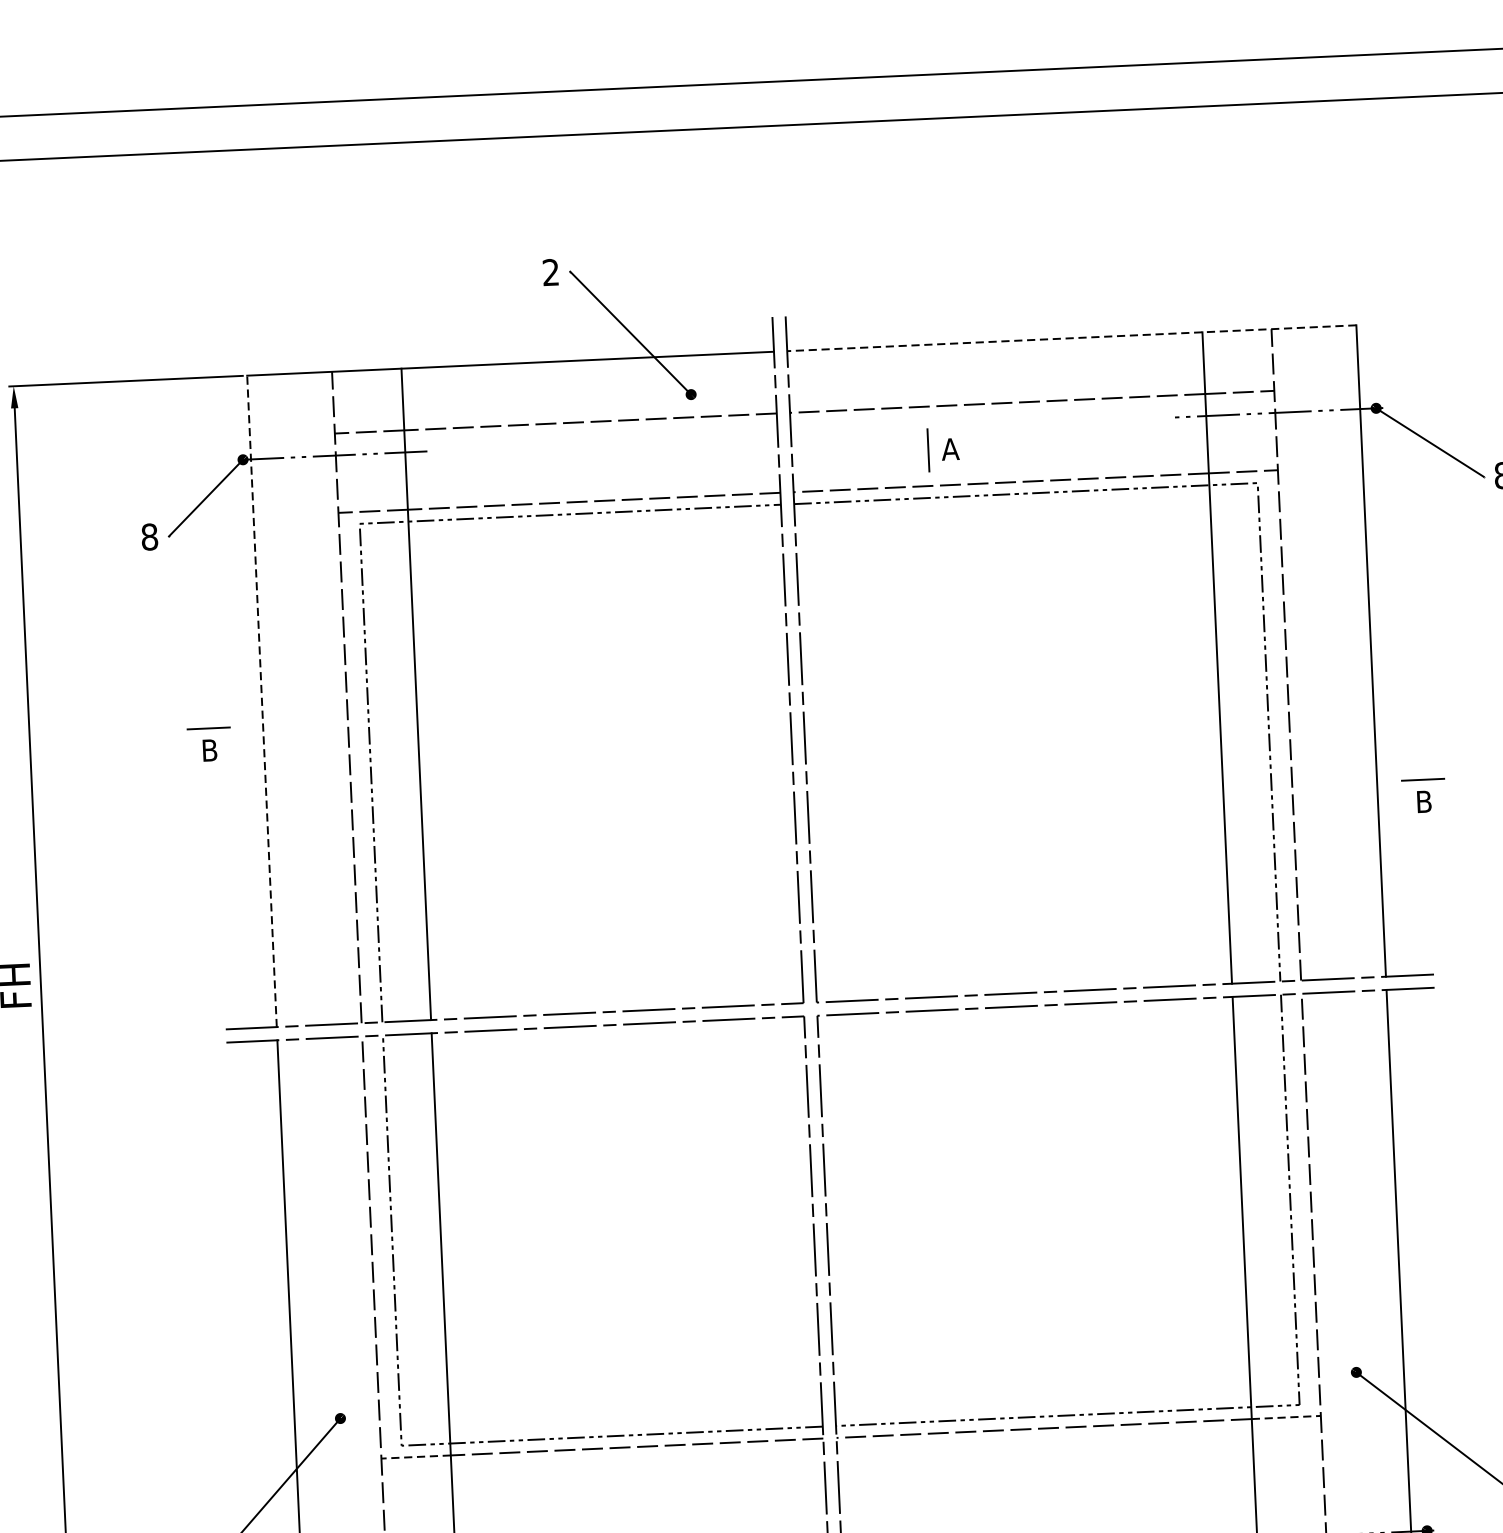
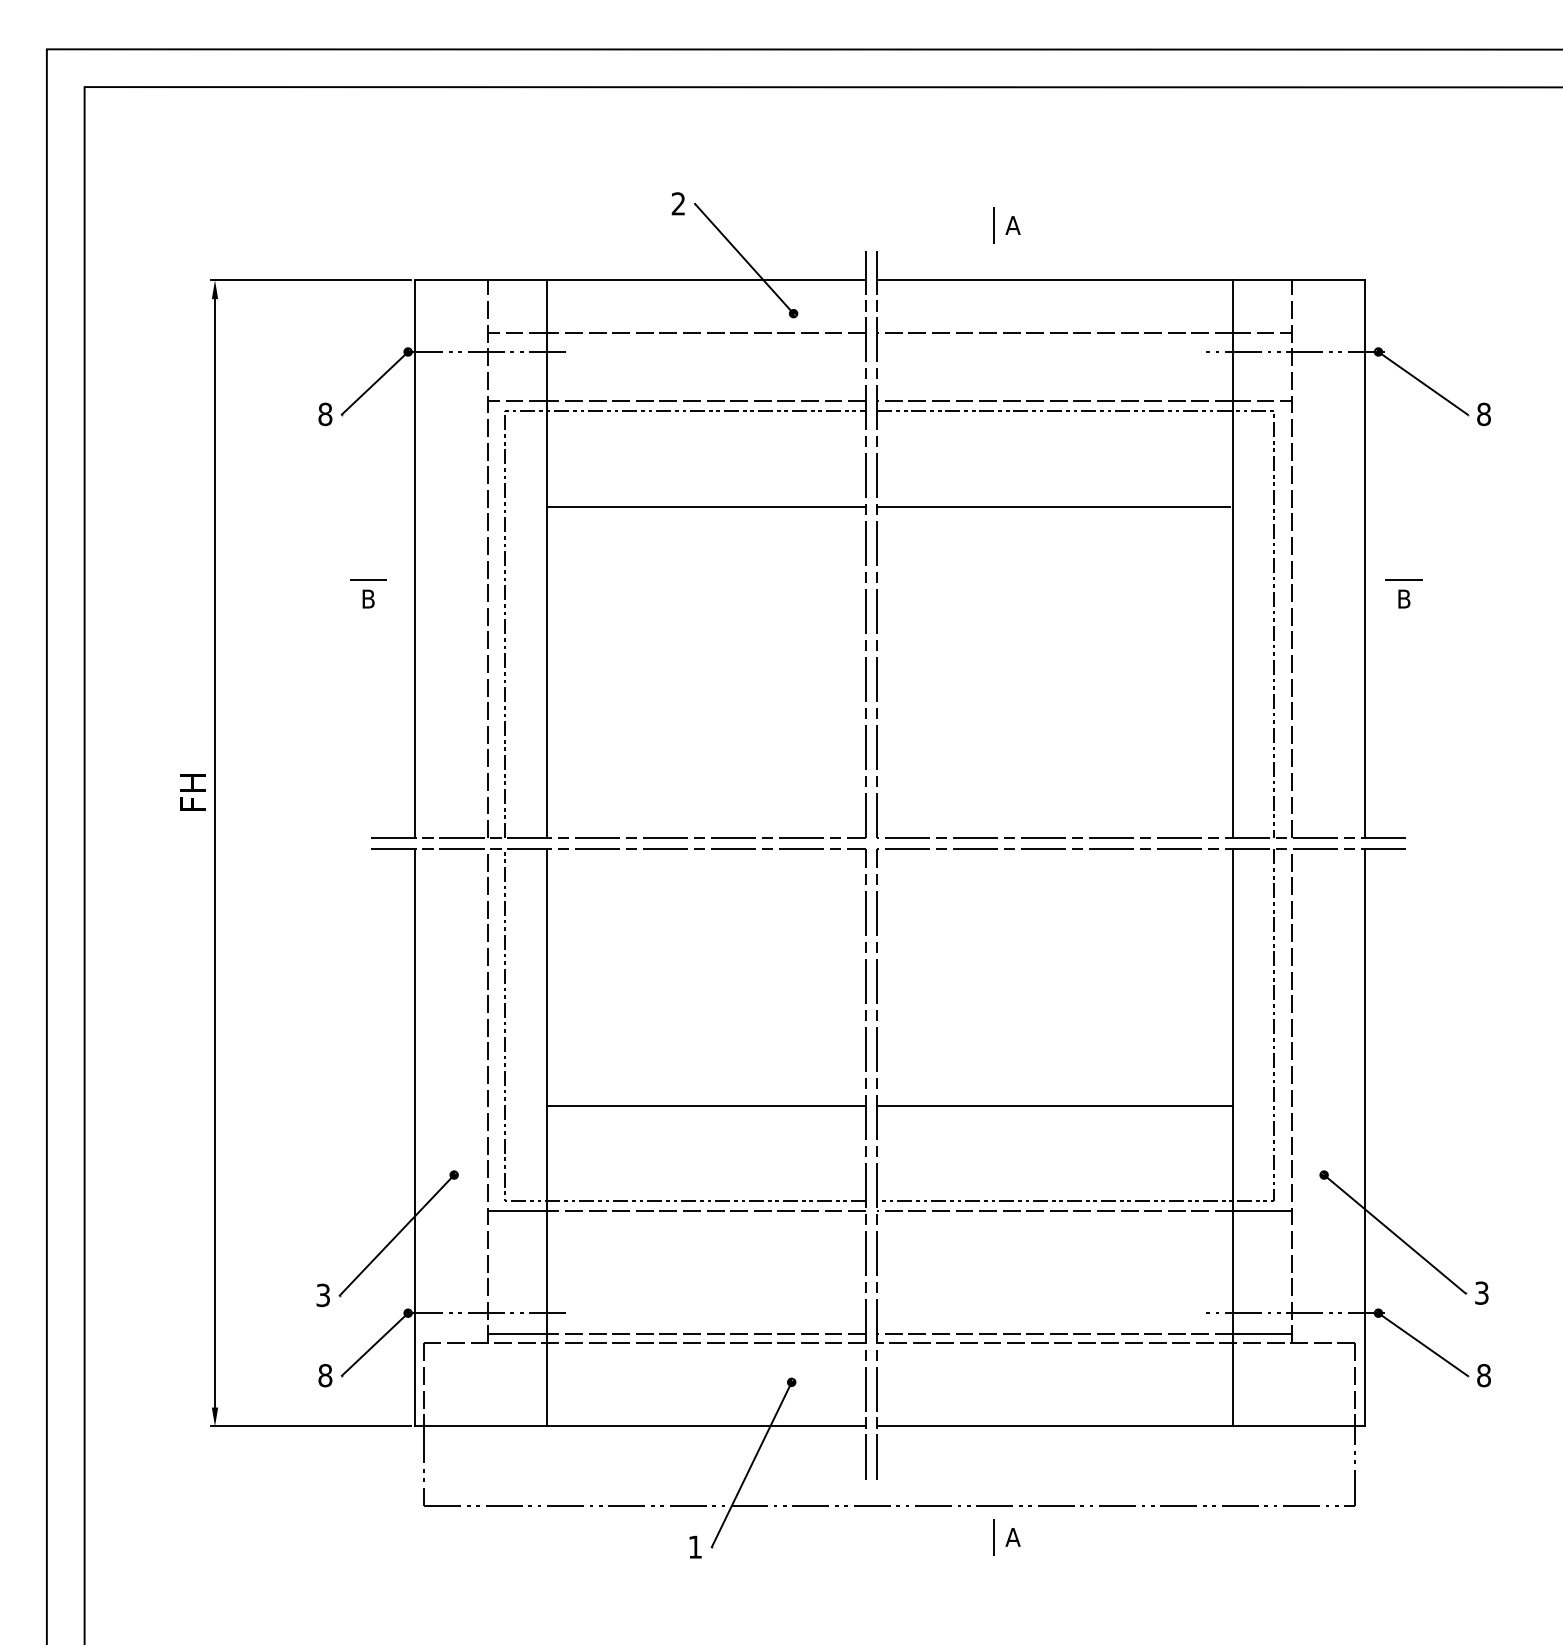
line: (1072, 338) -> (1121, 280), dashed -> solid
part: (942, 449) -> (1006, 225), moved
line: (1004, 606) -> (1053, 506), added
line: (599, 624) -> (706, 506), added
line: (261, 701) -> (414, 559), dashed -> solid
part: (1423, 795) -> (1403, 593), moved
line: (1037, 1305) -> (1054, 1105), added
line: (631, 1323) -> (706, 1105), added
line: (1286, 1417) -> (1262, 1210), dashed -> solid
line: (416, 1456) -> (517, 1210), dashed -> solid

